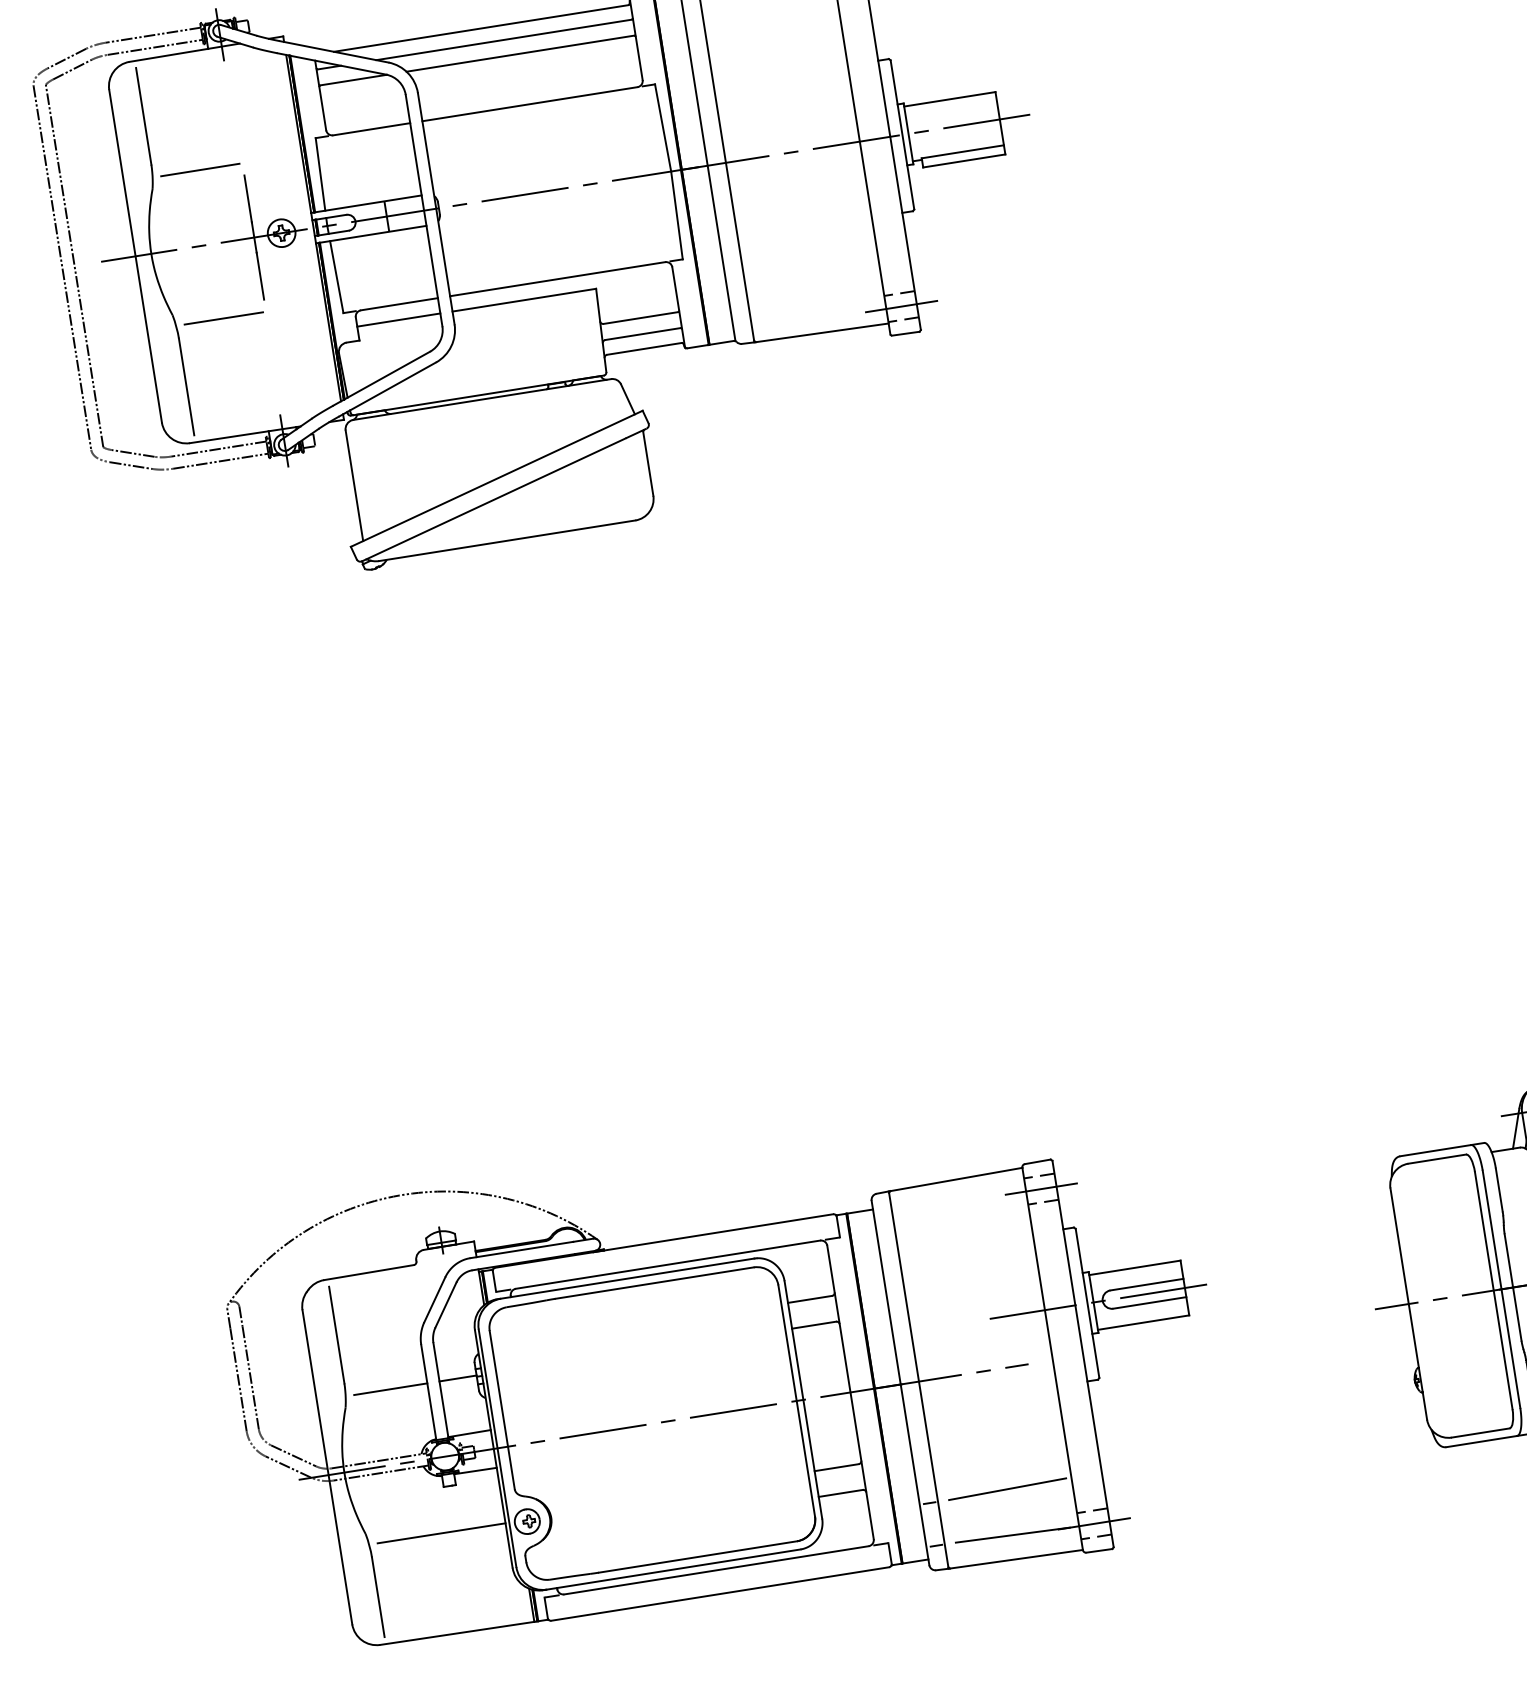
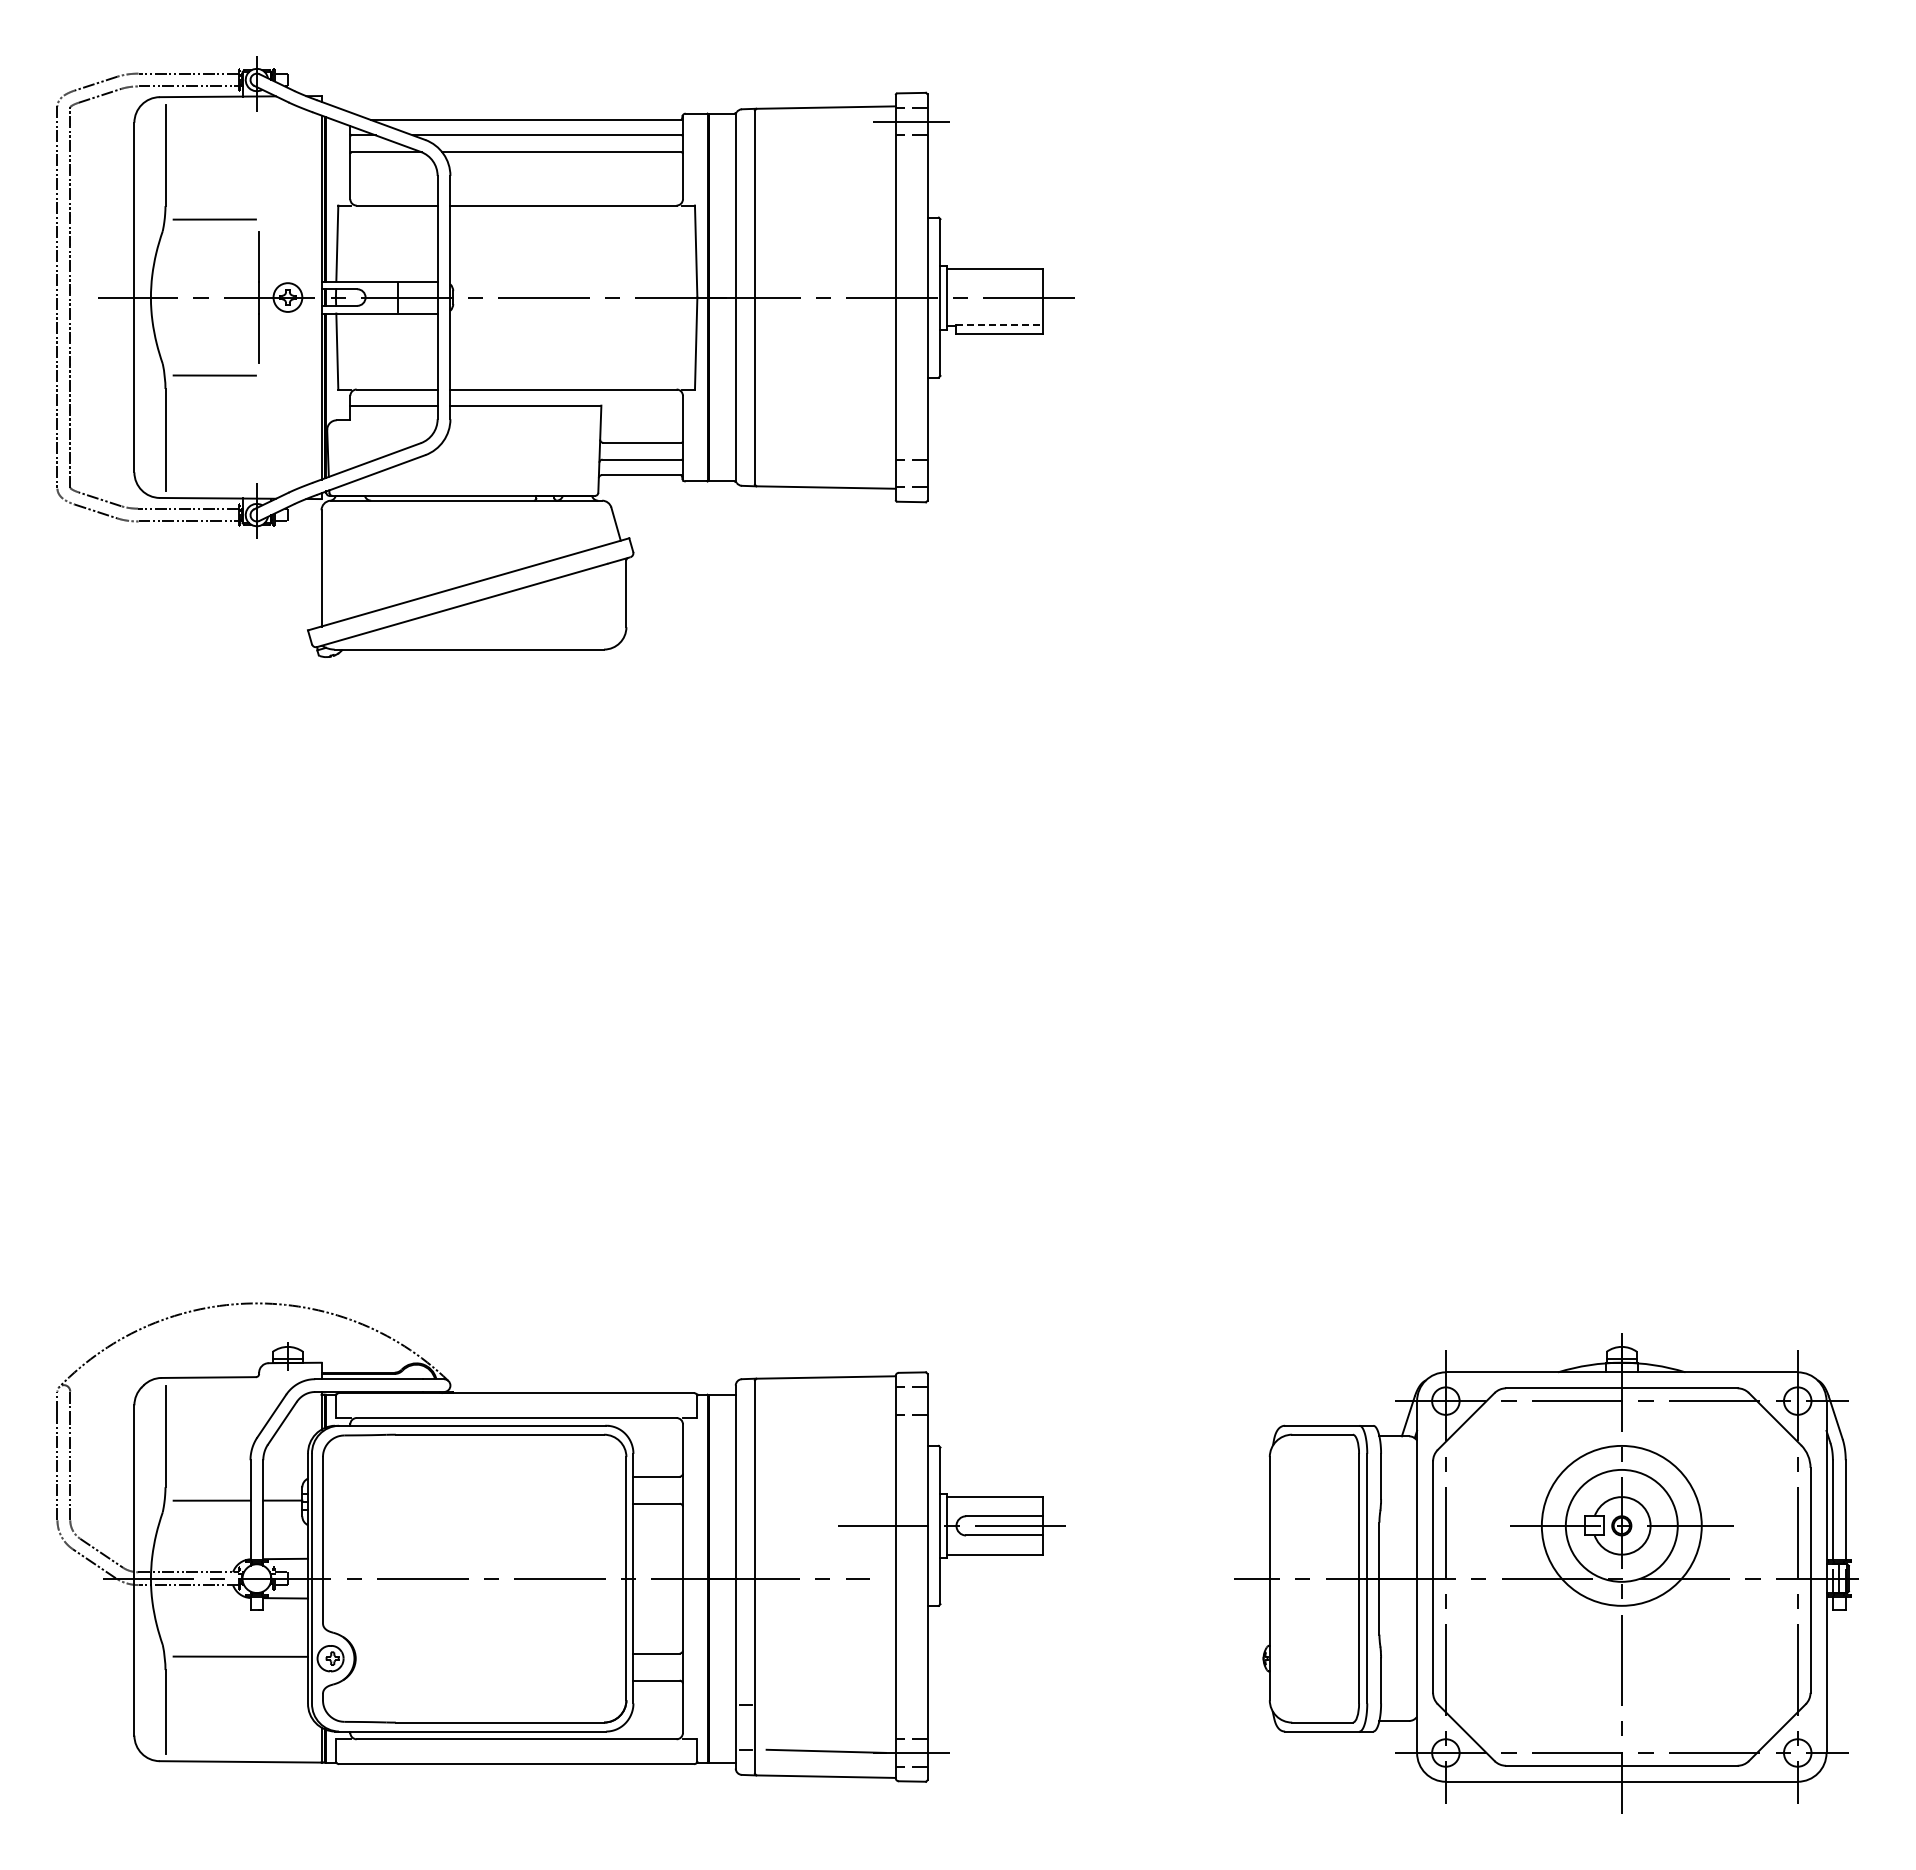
line: (963, 151) -> (1000, 324), solid -> dashed
line: (901, 306) -> (911, 473), removed
line: (1041, 1189) -> (911, 1401), removed
line: (1007, 1489) -> (828, 1703), removed

